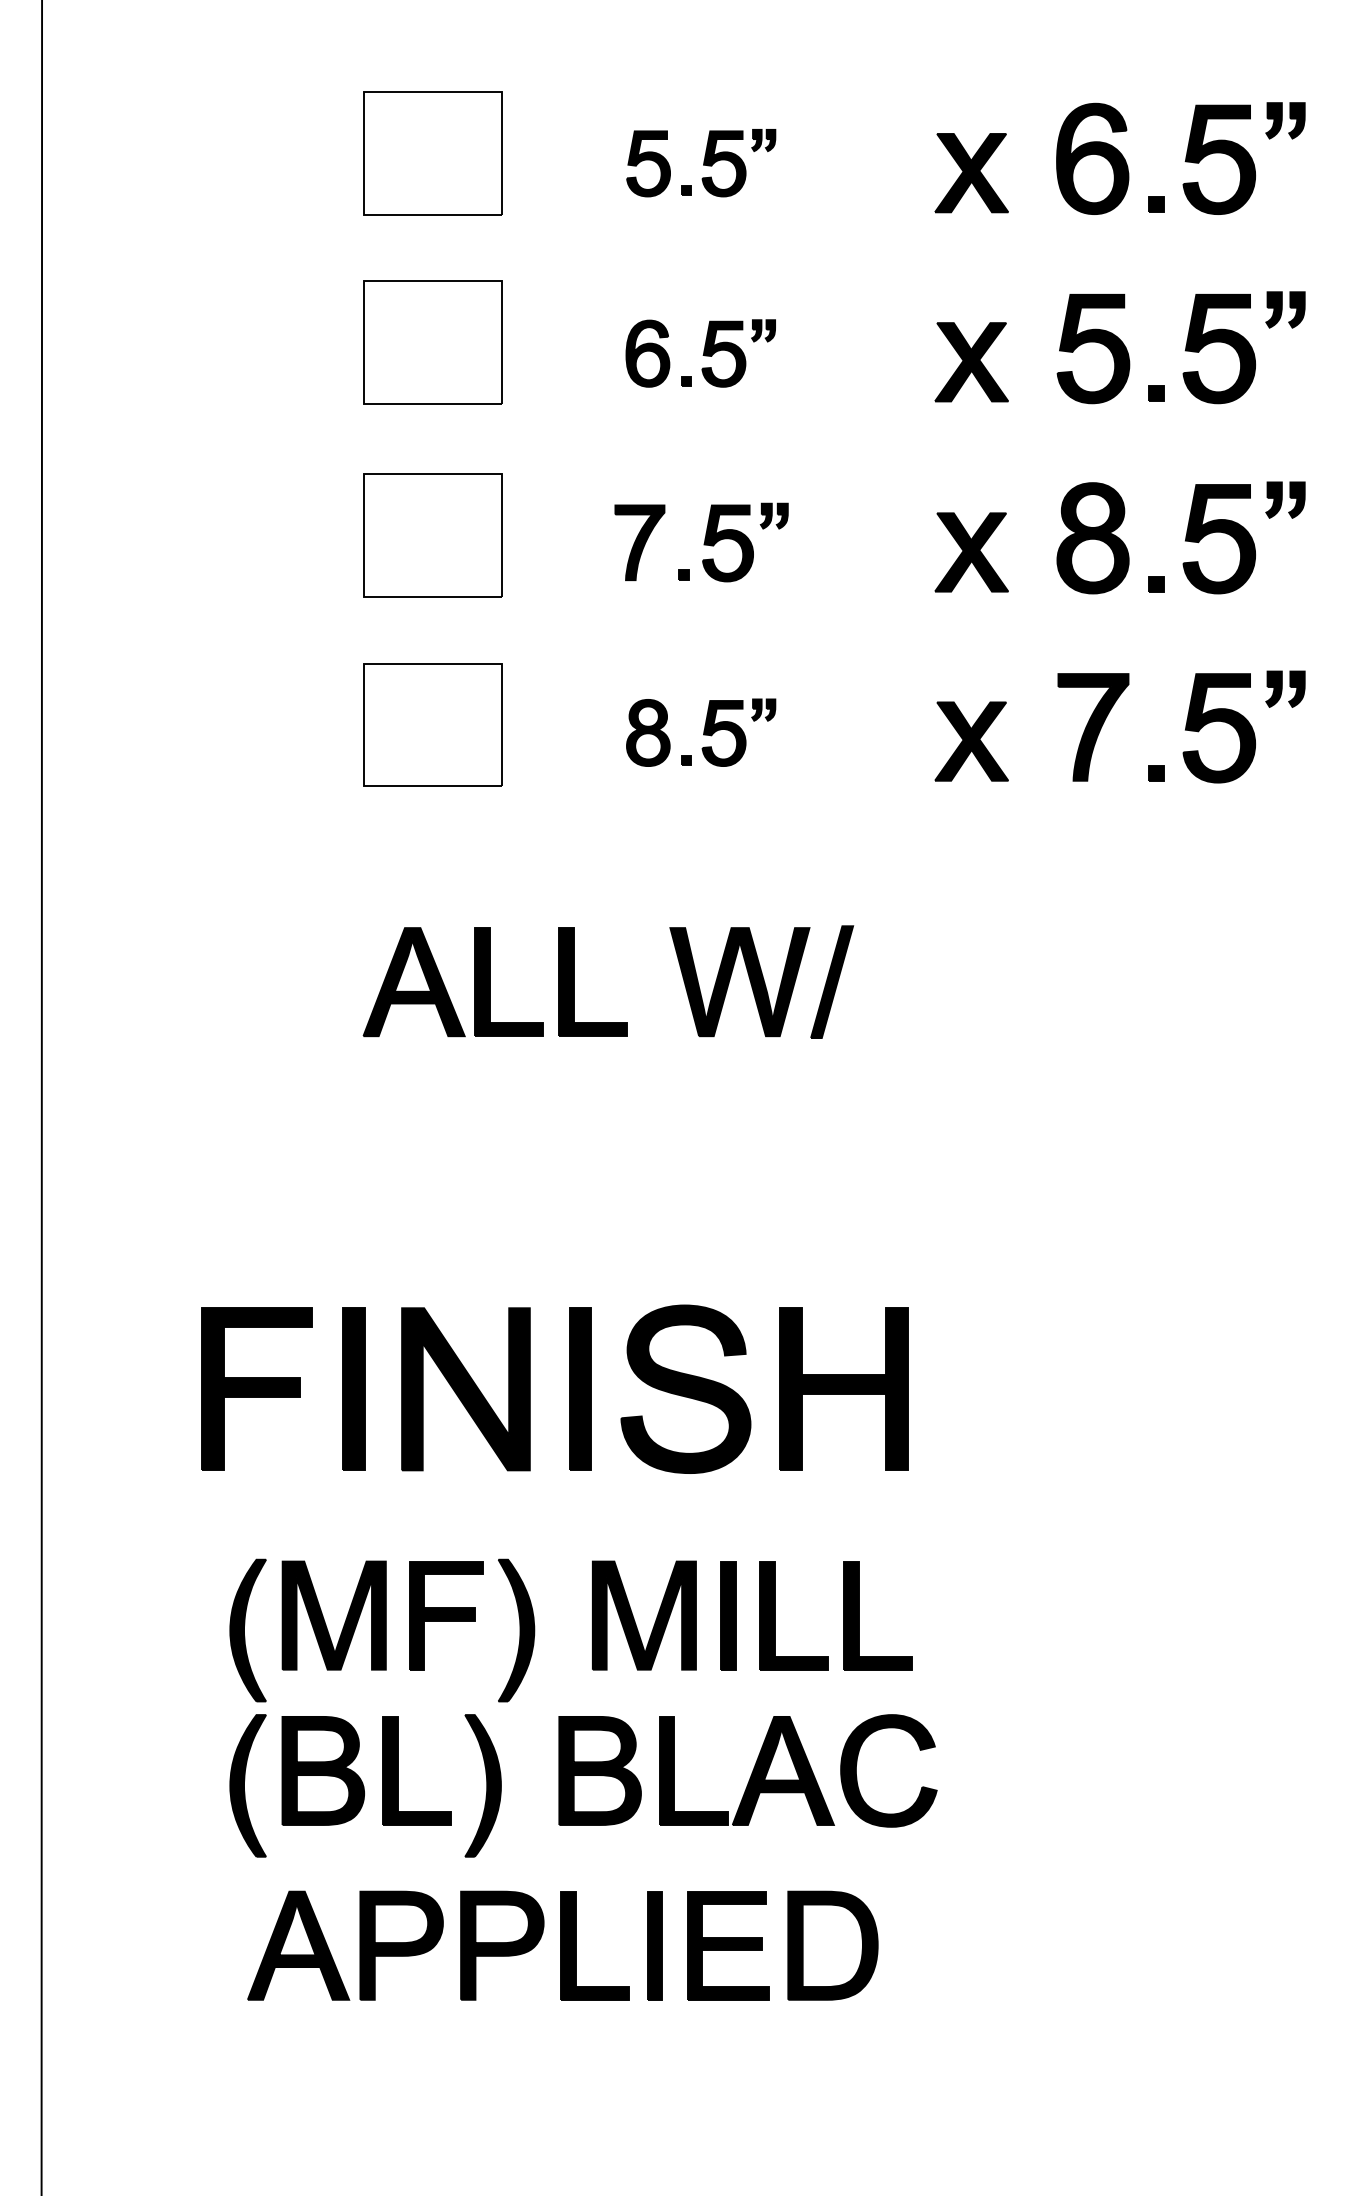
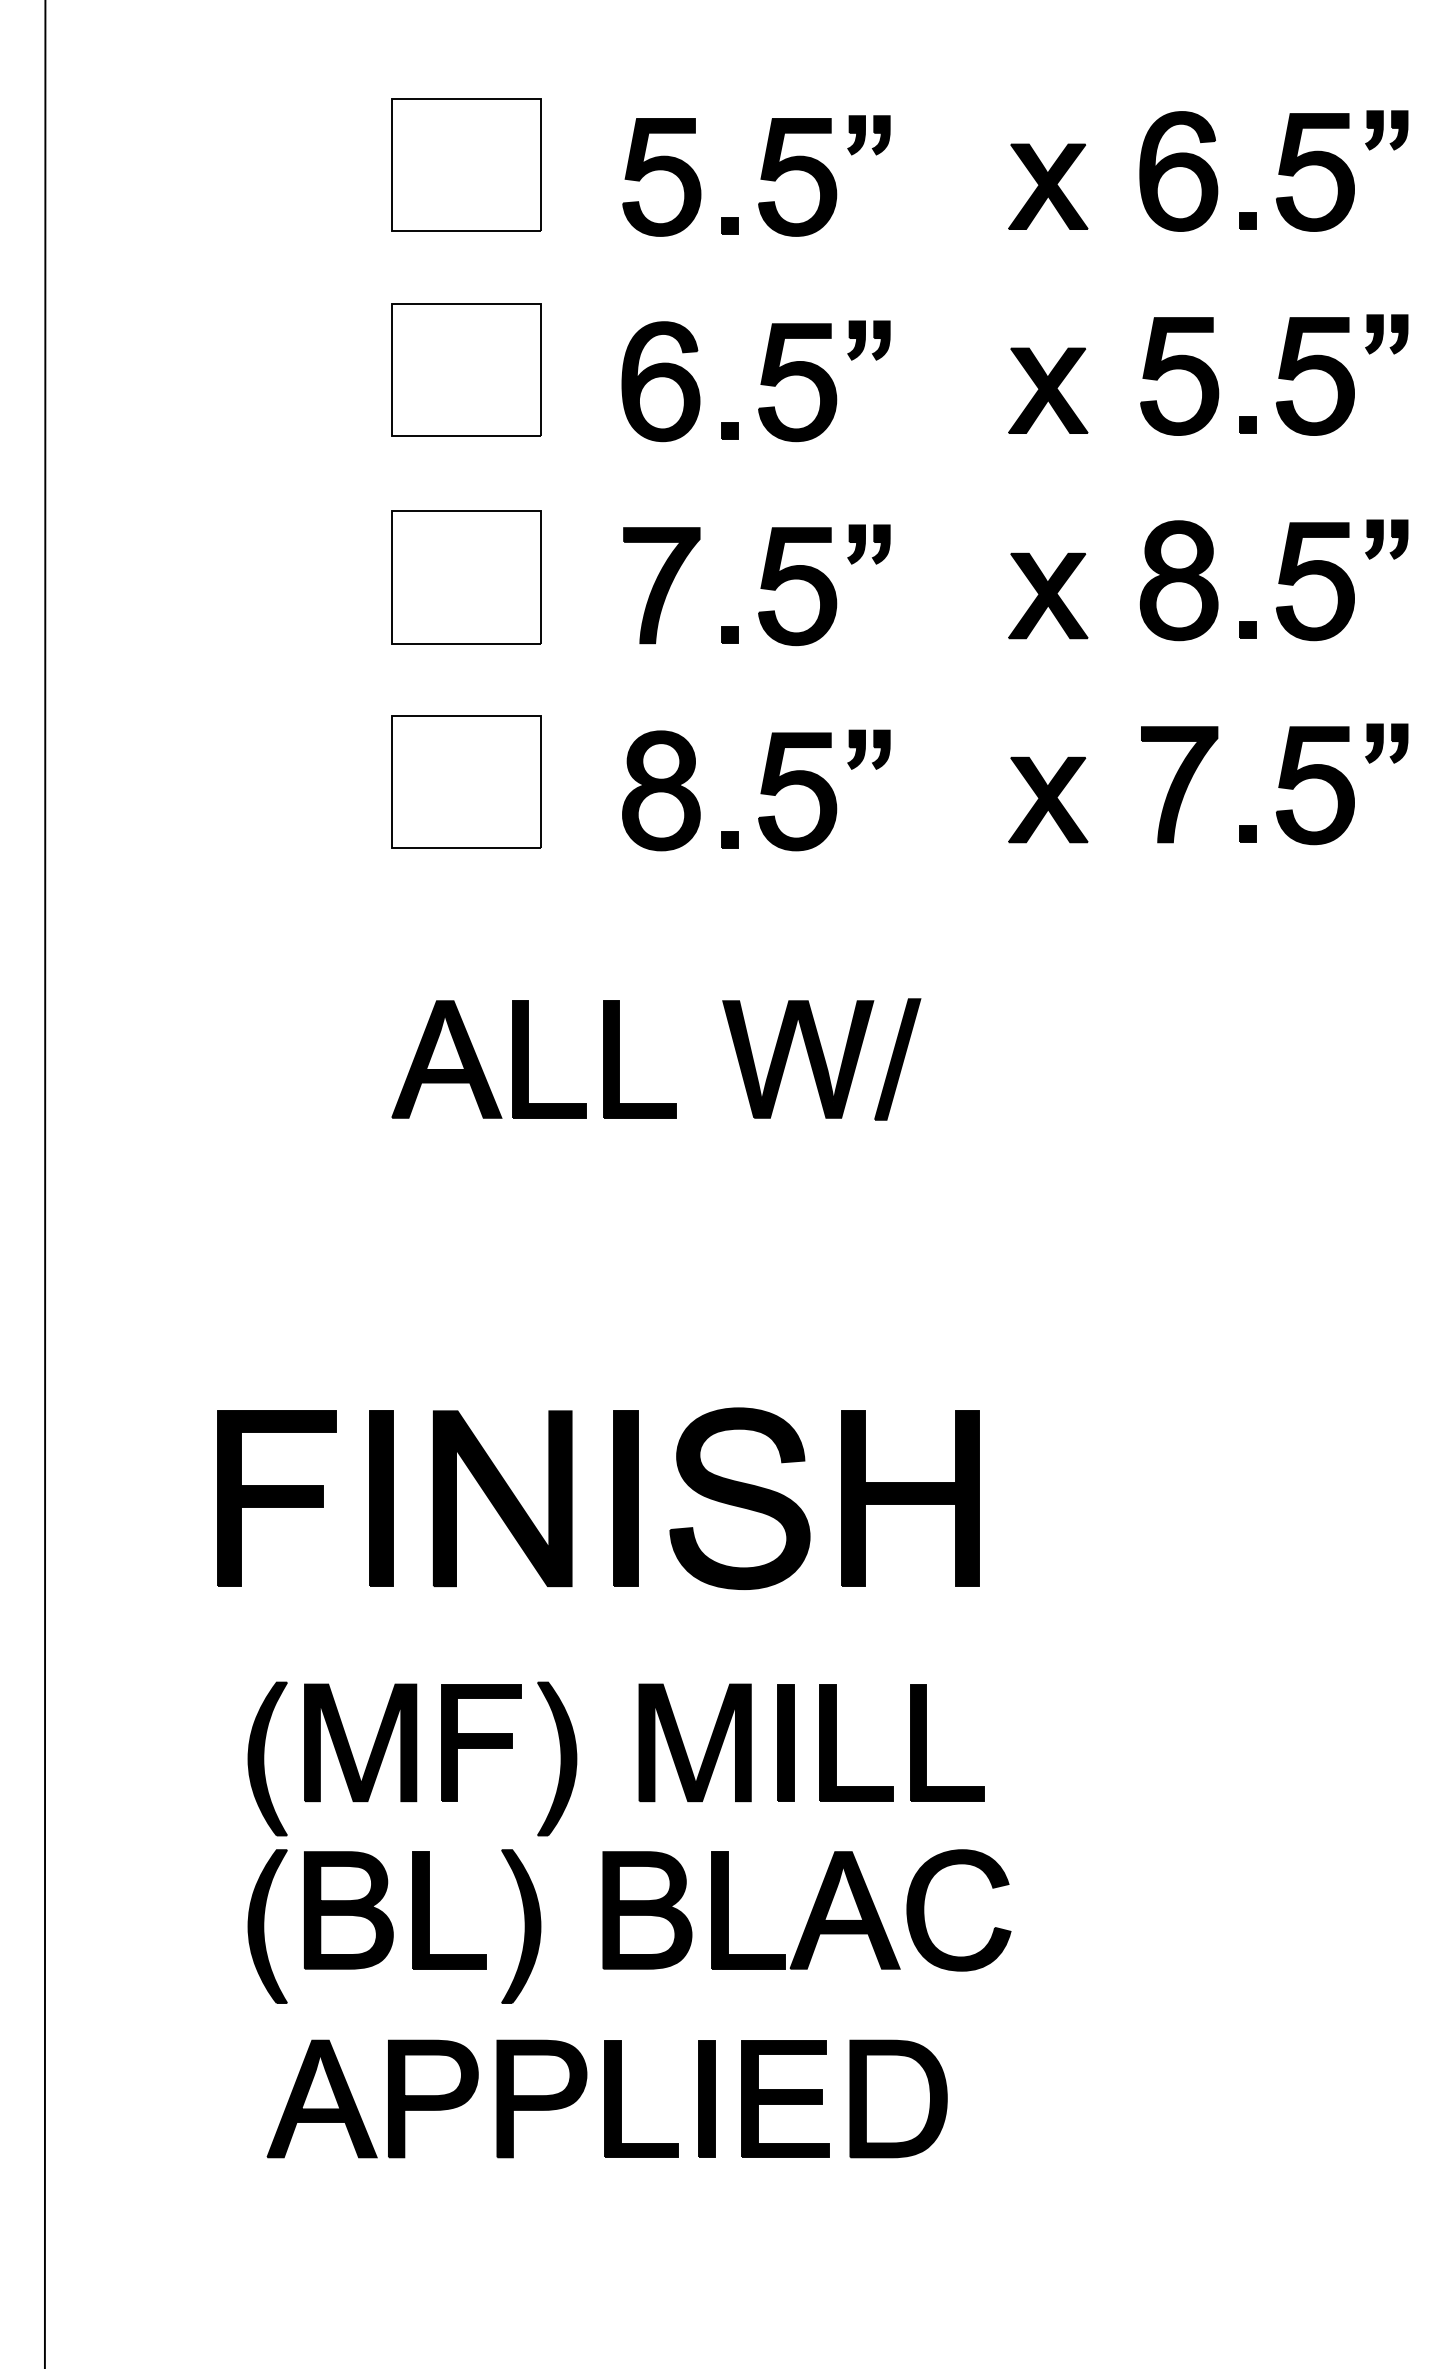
part: (701, 162) -> (756, 175), size x1.67
part: (700, 353) -> (755, 381), size x1.67
part: (701, 542) -> (756, 585), size x1.43
part: (701, 732) -> (756, 790), size x1.67

